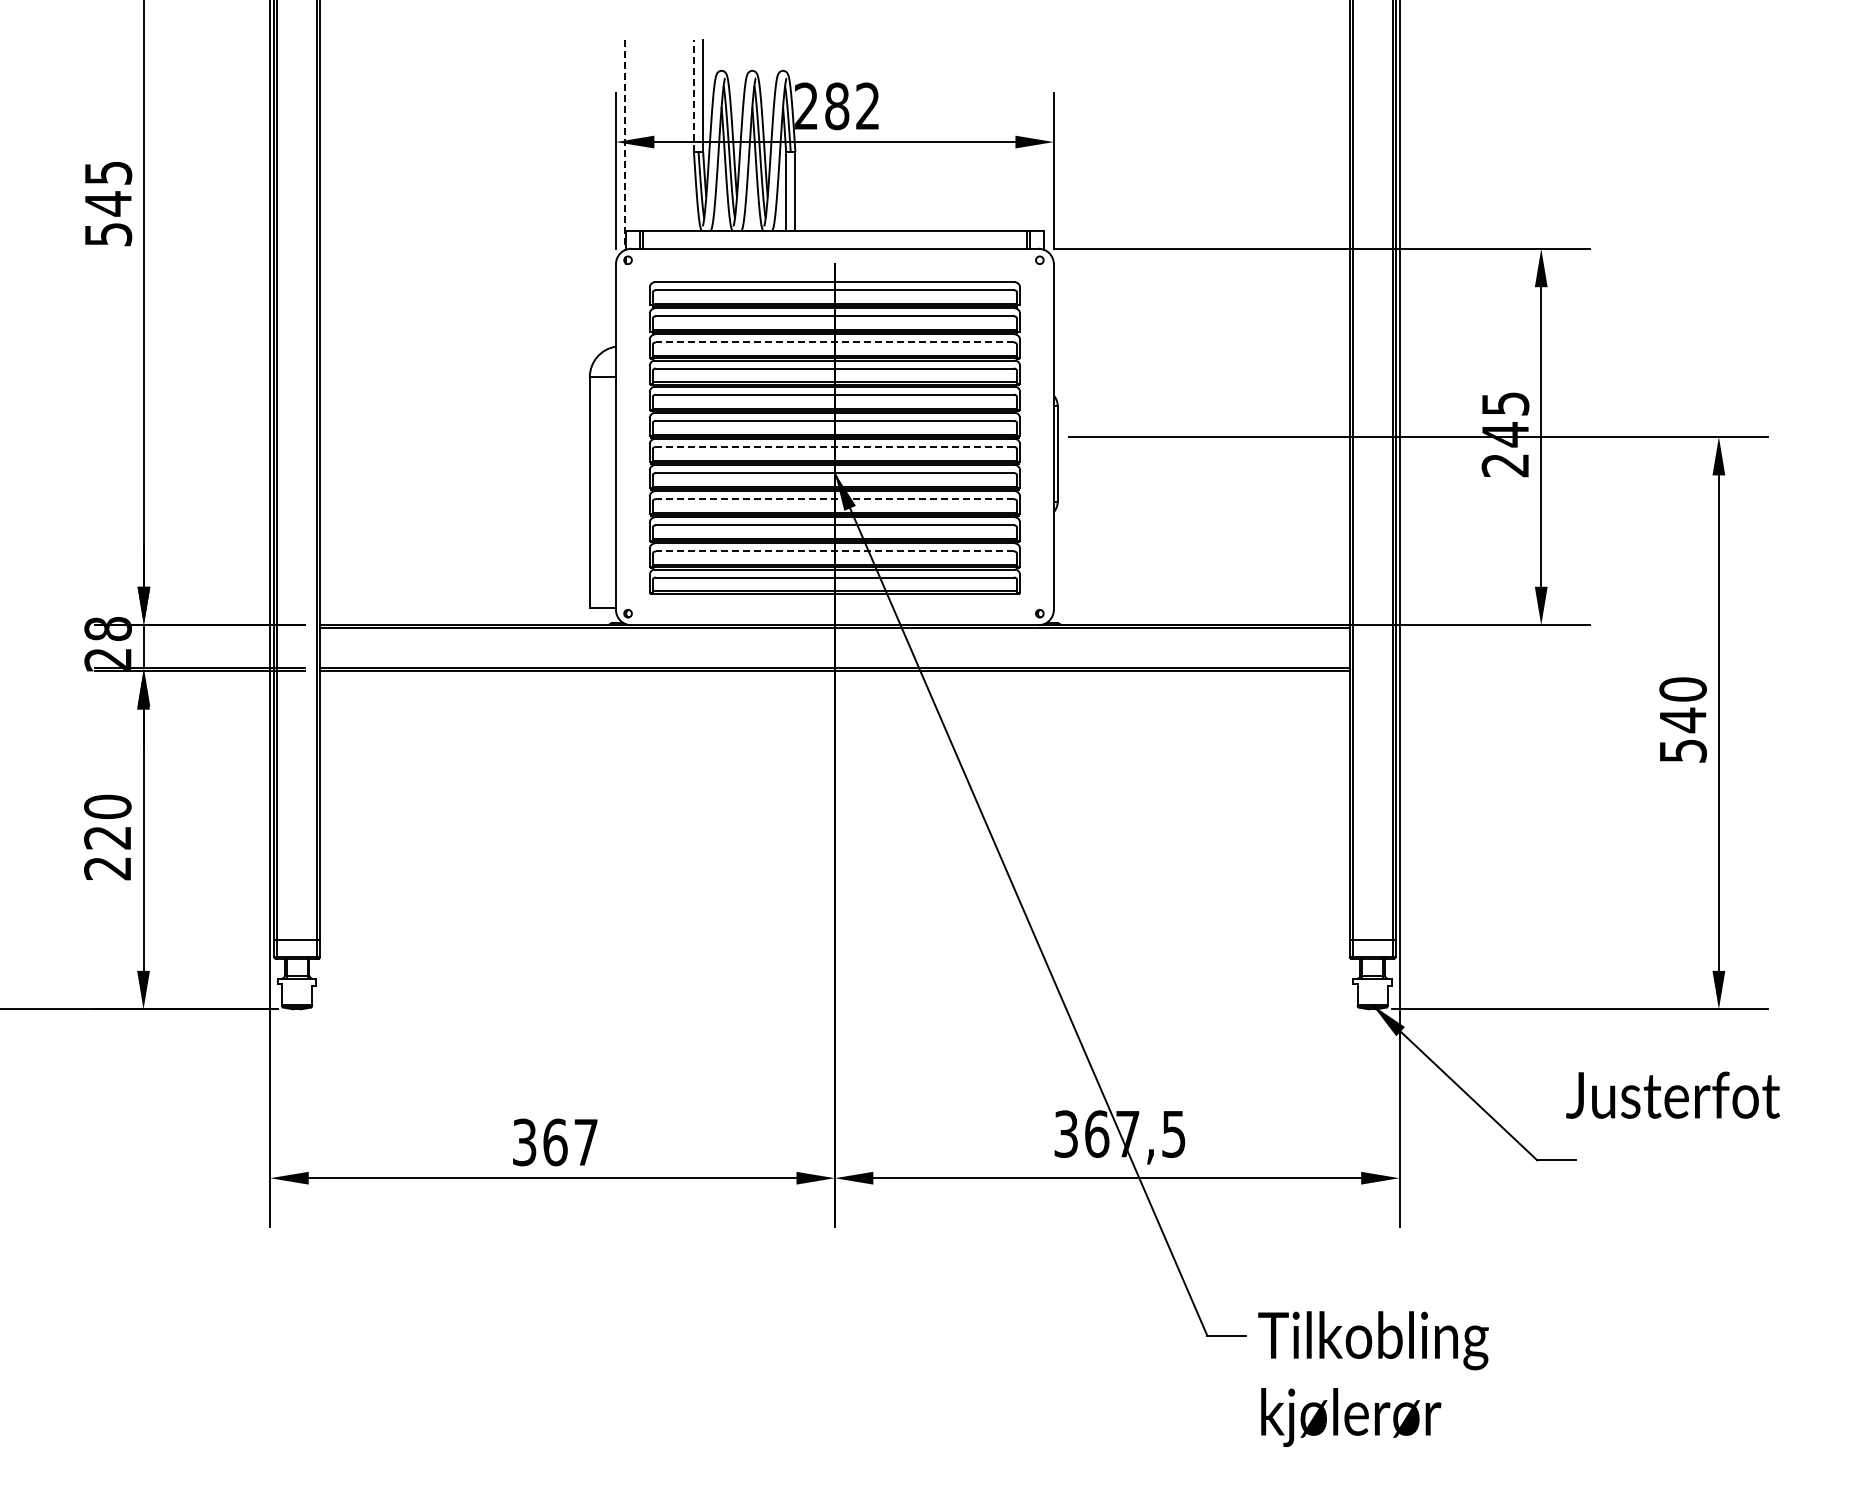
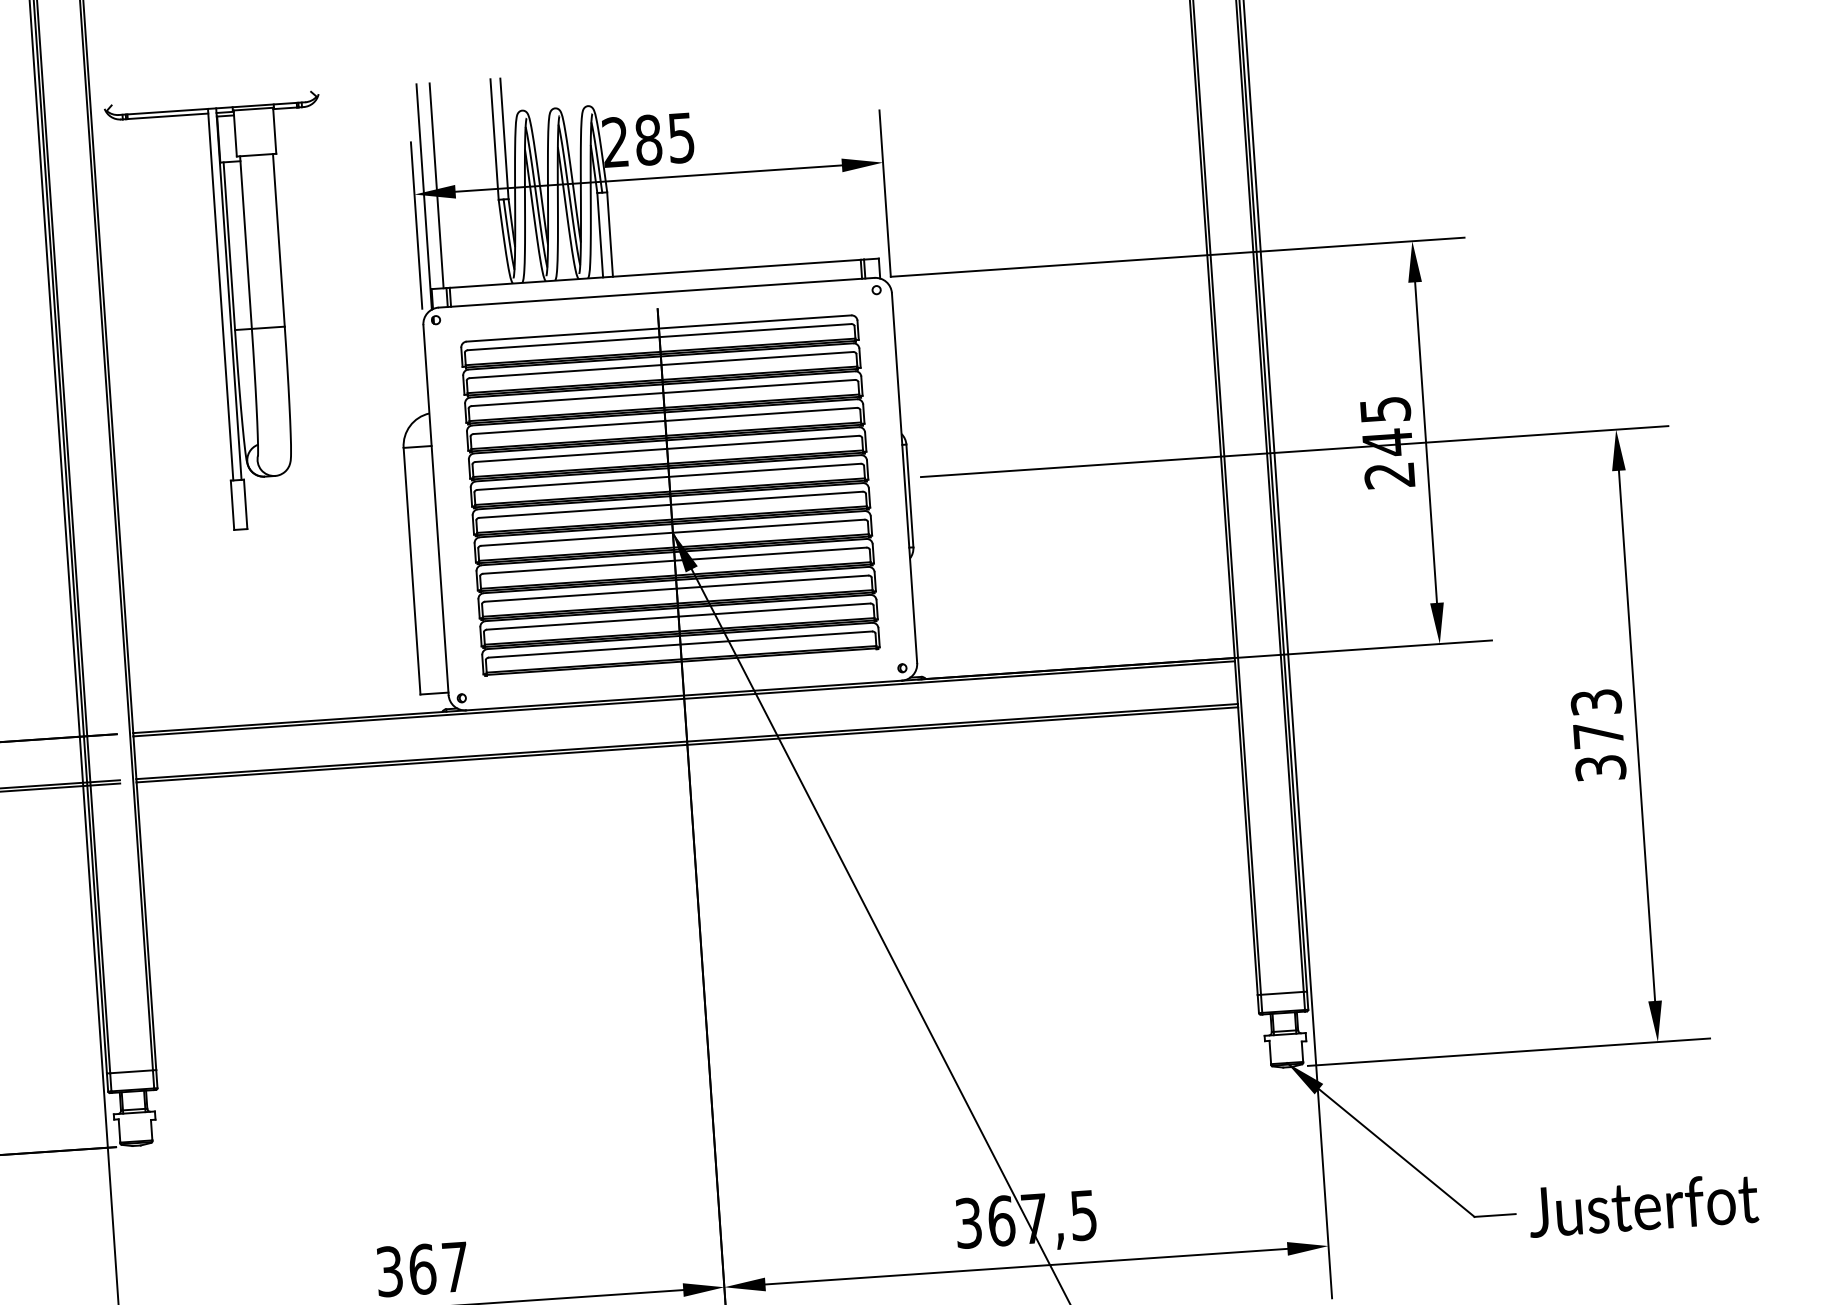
line: (693, 95) -> (494, 139), dashed -> solid
text: (867, 106) -> (681, 138), 282 -> 285
line: (637, 135) -> (437, 185), added
line: (624, 145) -> (423, 197), dashed -> solid
part: (432, 240) -> (225, 313), added
line: (834, 342) -> (662, 393), dashed -> solid
line: (834, 446) -> (670, 504), dashed -> solid
line: (834, 499) -> (674, 561), dashed -> solid
line: (834, 551) -> (678, 616), dashed -> solid
text: (1682, 719) -> (1597, 734), 540 -> 373
text: (1672, 1094) -> (1642, 1204), moved

